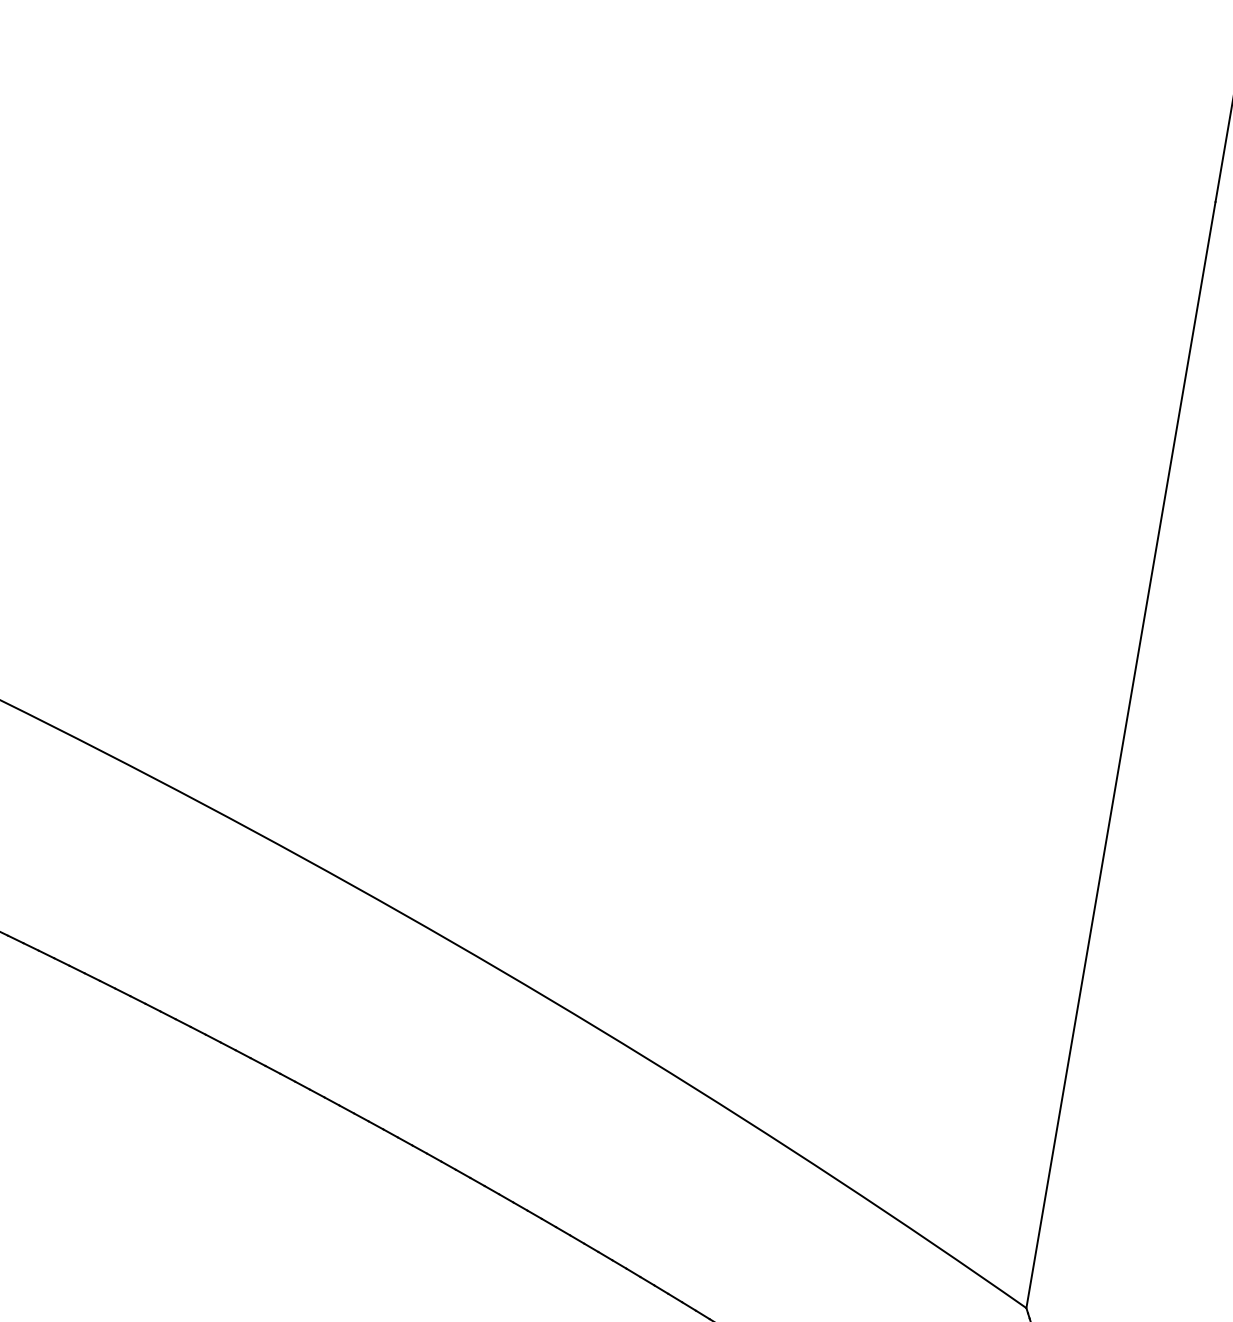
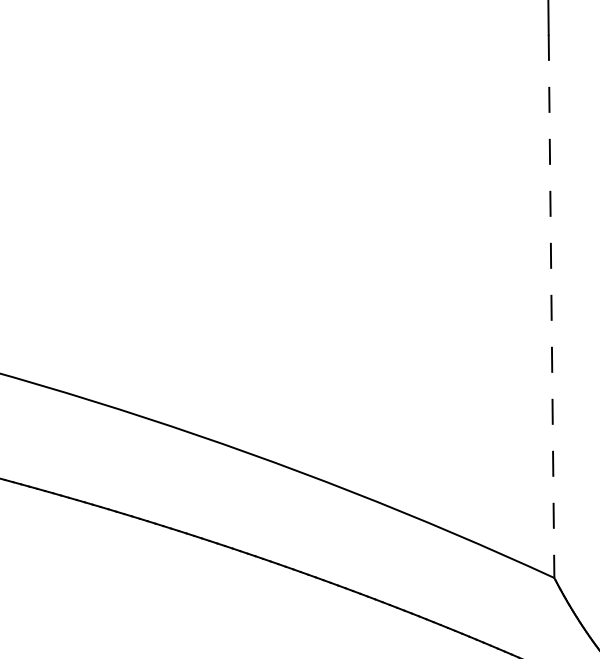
line: (1120, 755) -> (551, 306), solid -> dashed

